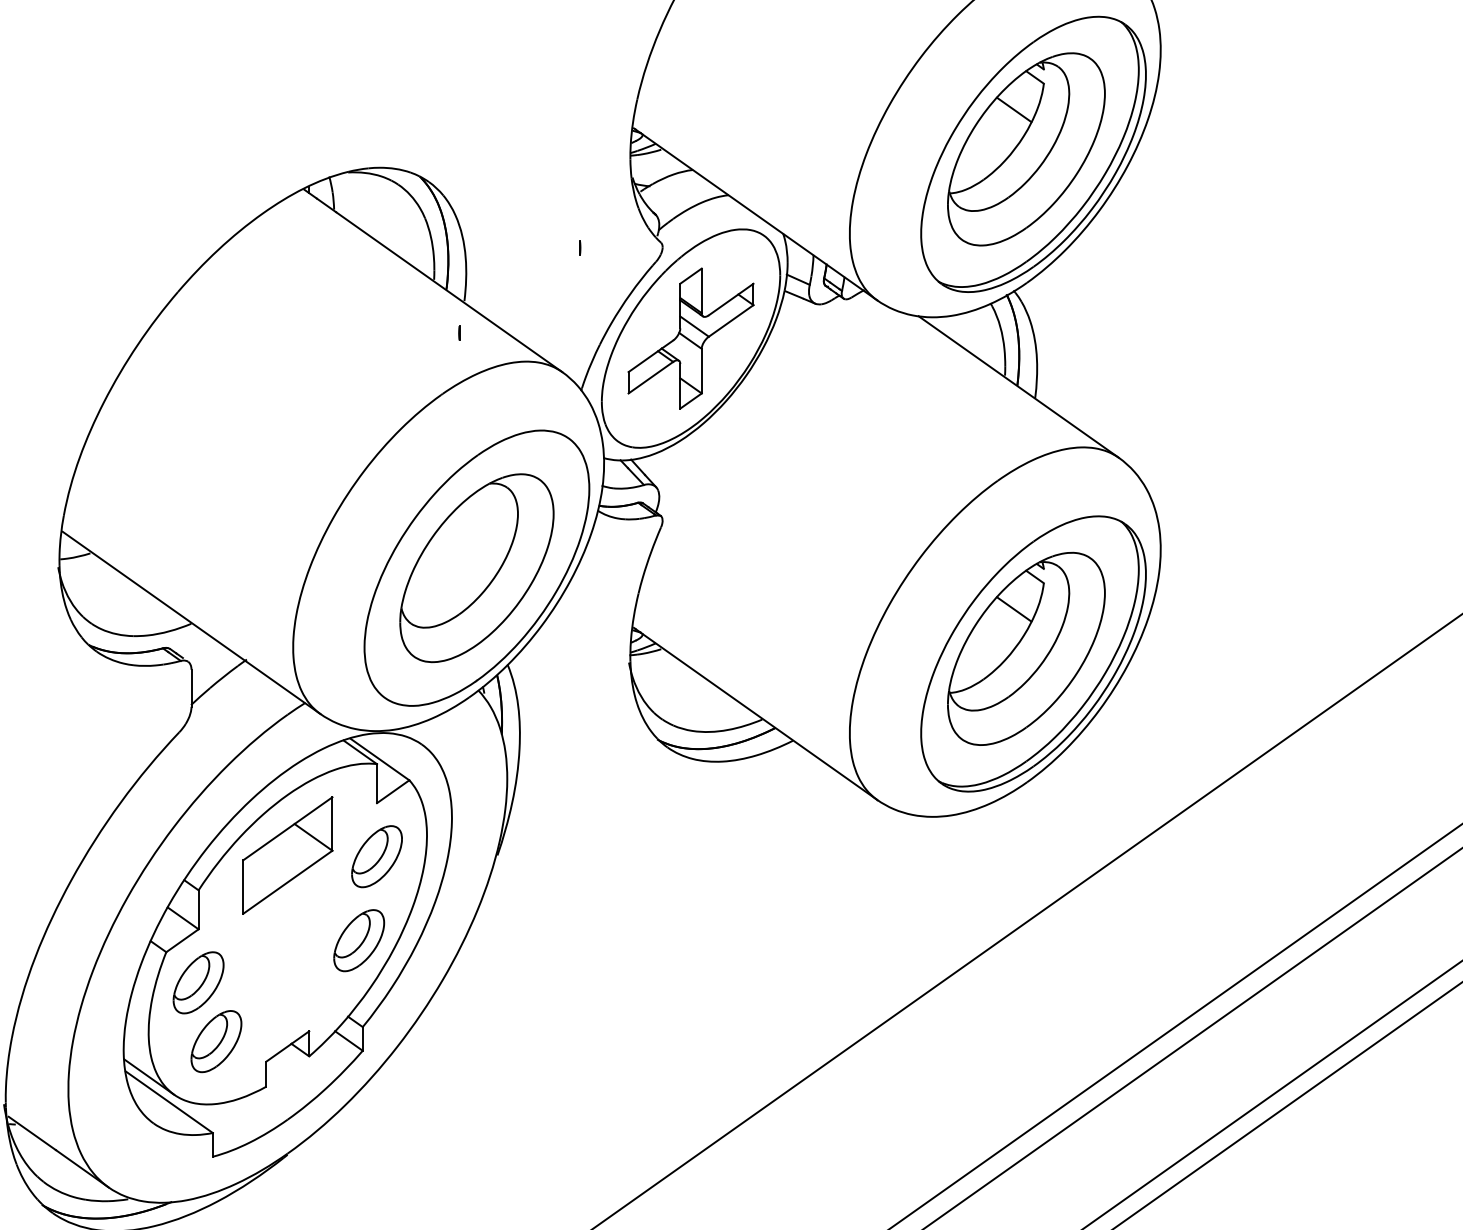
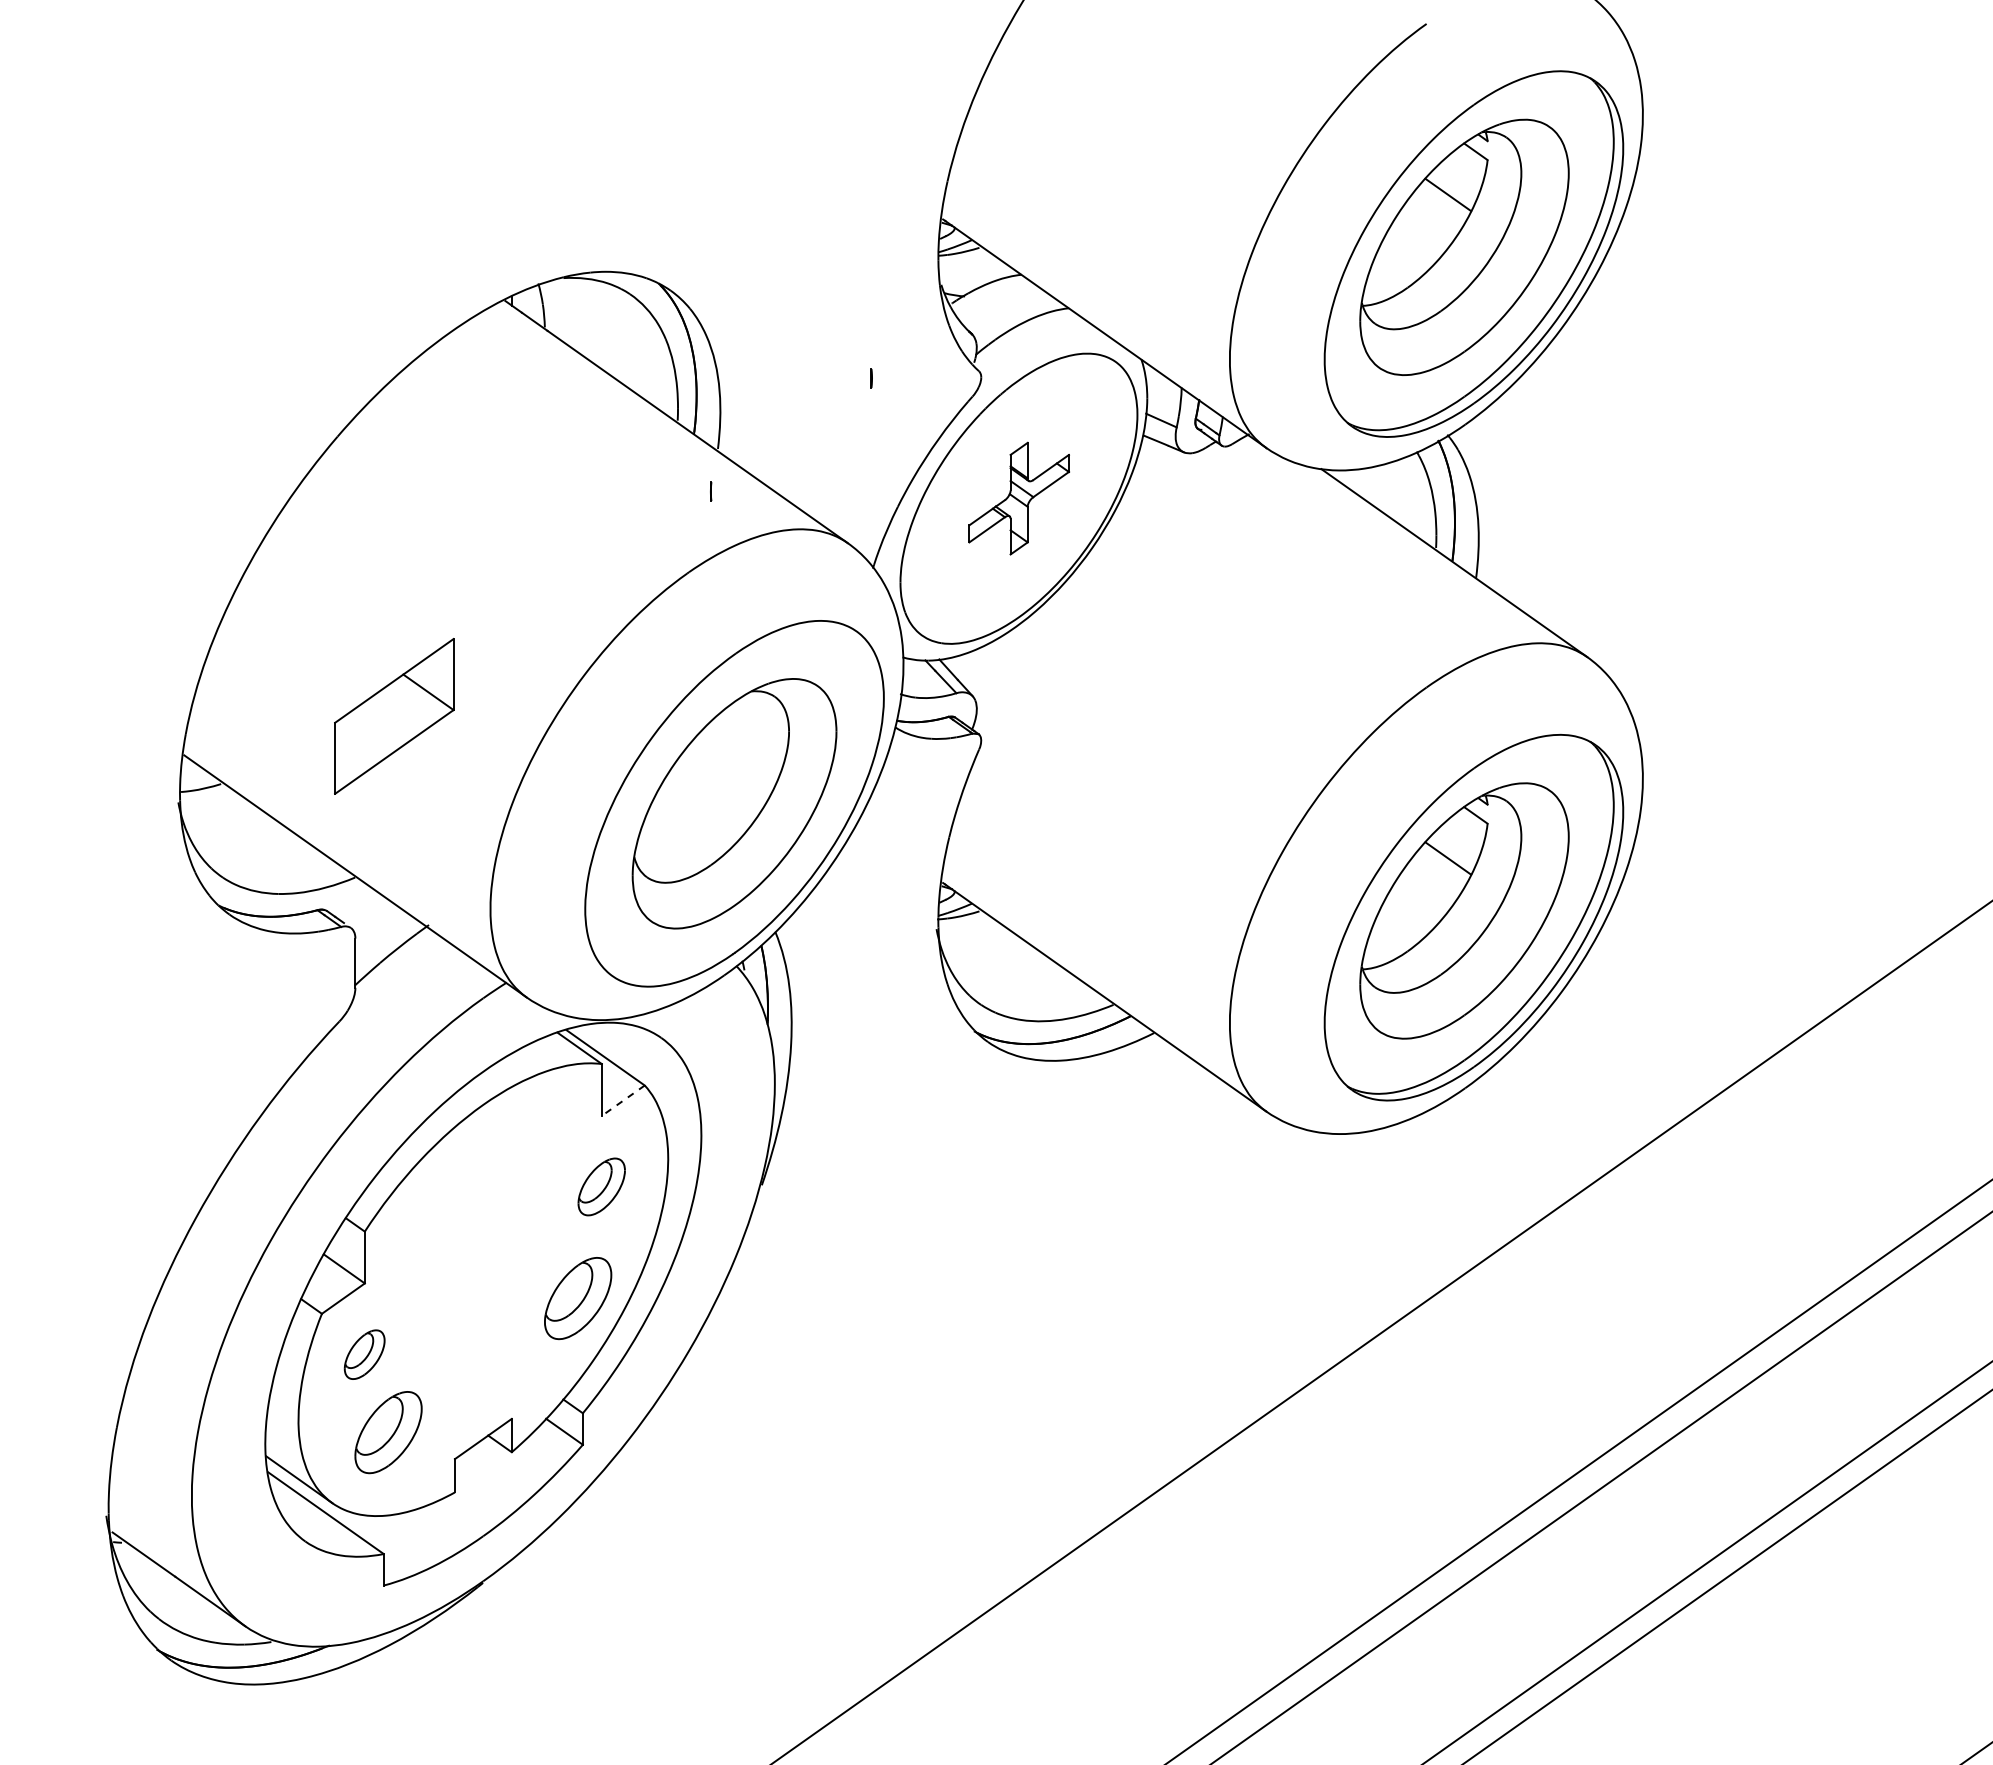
part: (691, 338) -> (1019, 498), size x0.6
line: (392, 791) -> (622, 1100), solid -> dashed
part: (287, 855) -> (394, 716), moved
part: (376, 856) -> (601, 1186), size x0.7
part: (198, 982) -> (364, 1354), size x0.6

